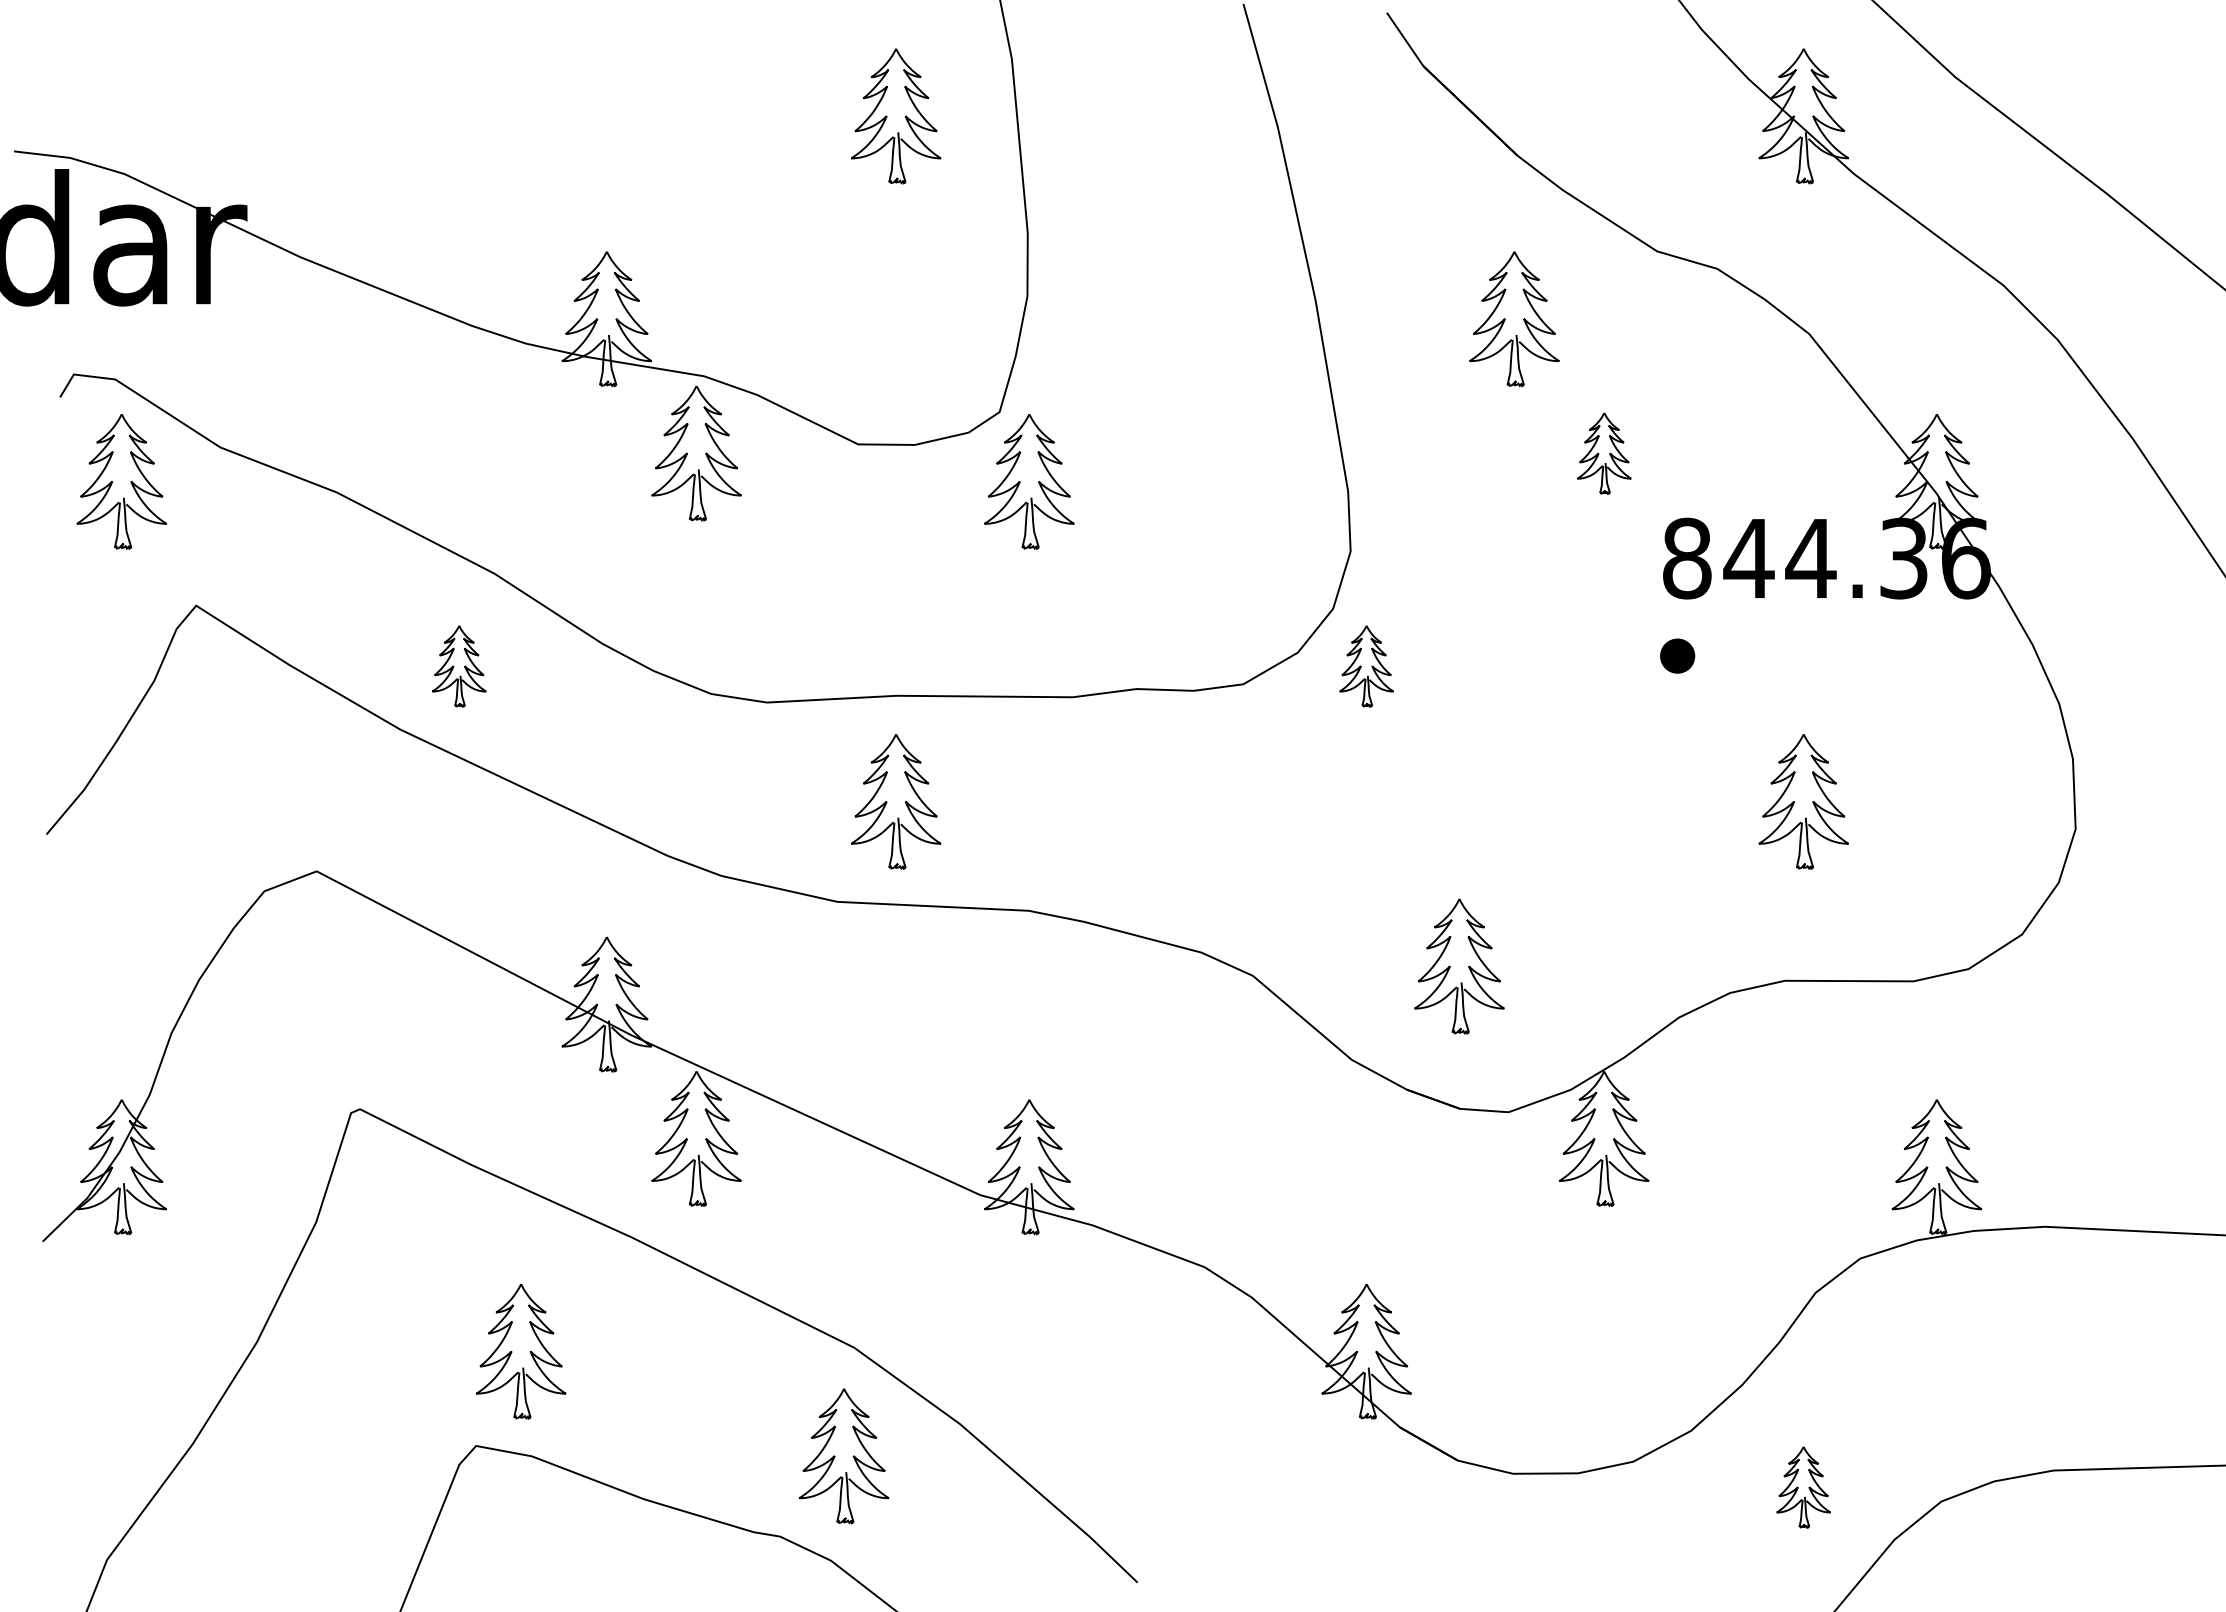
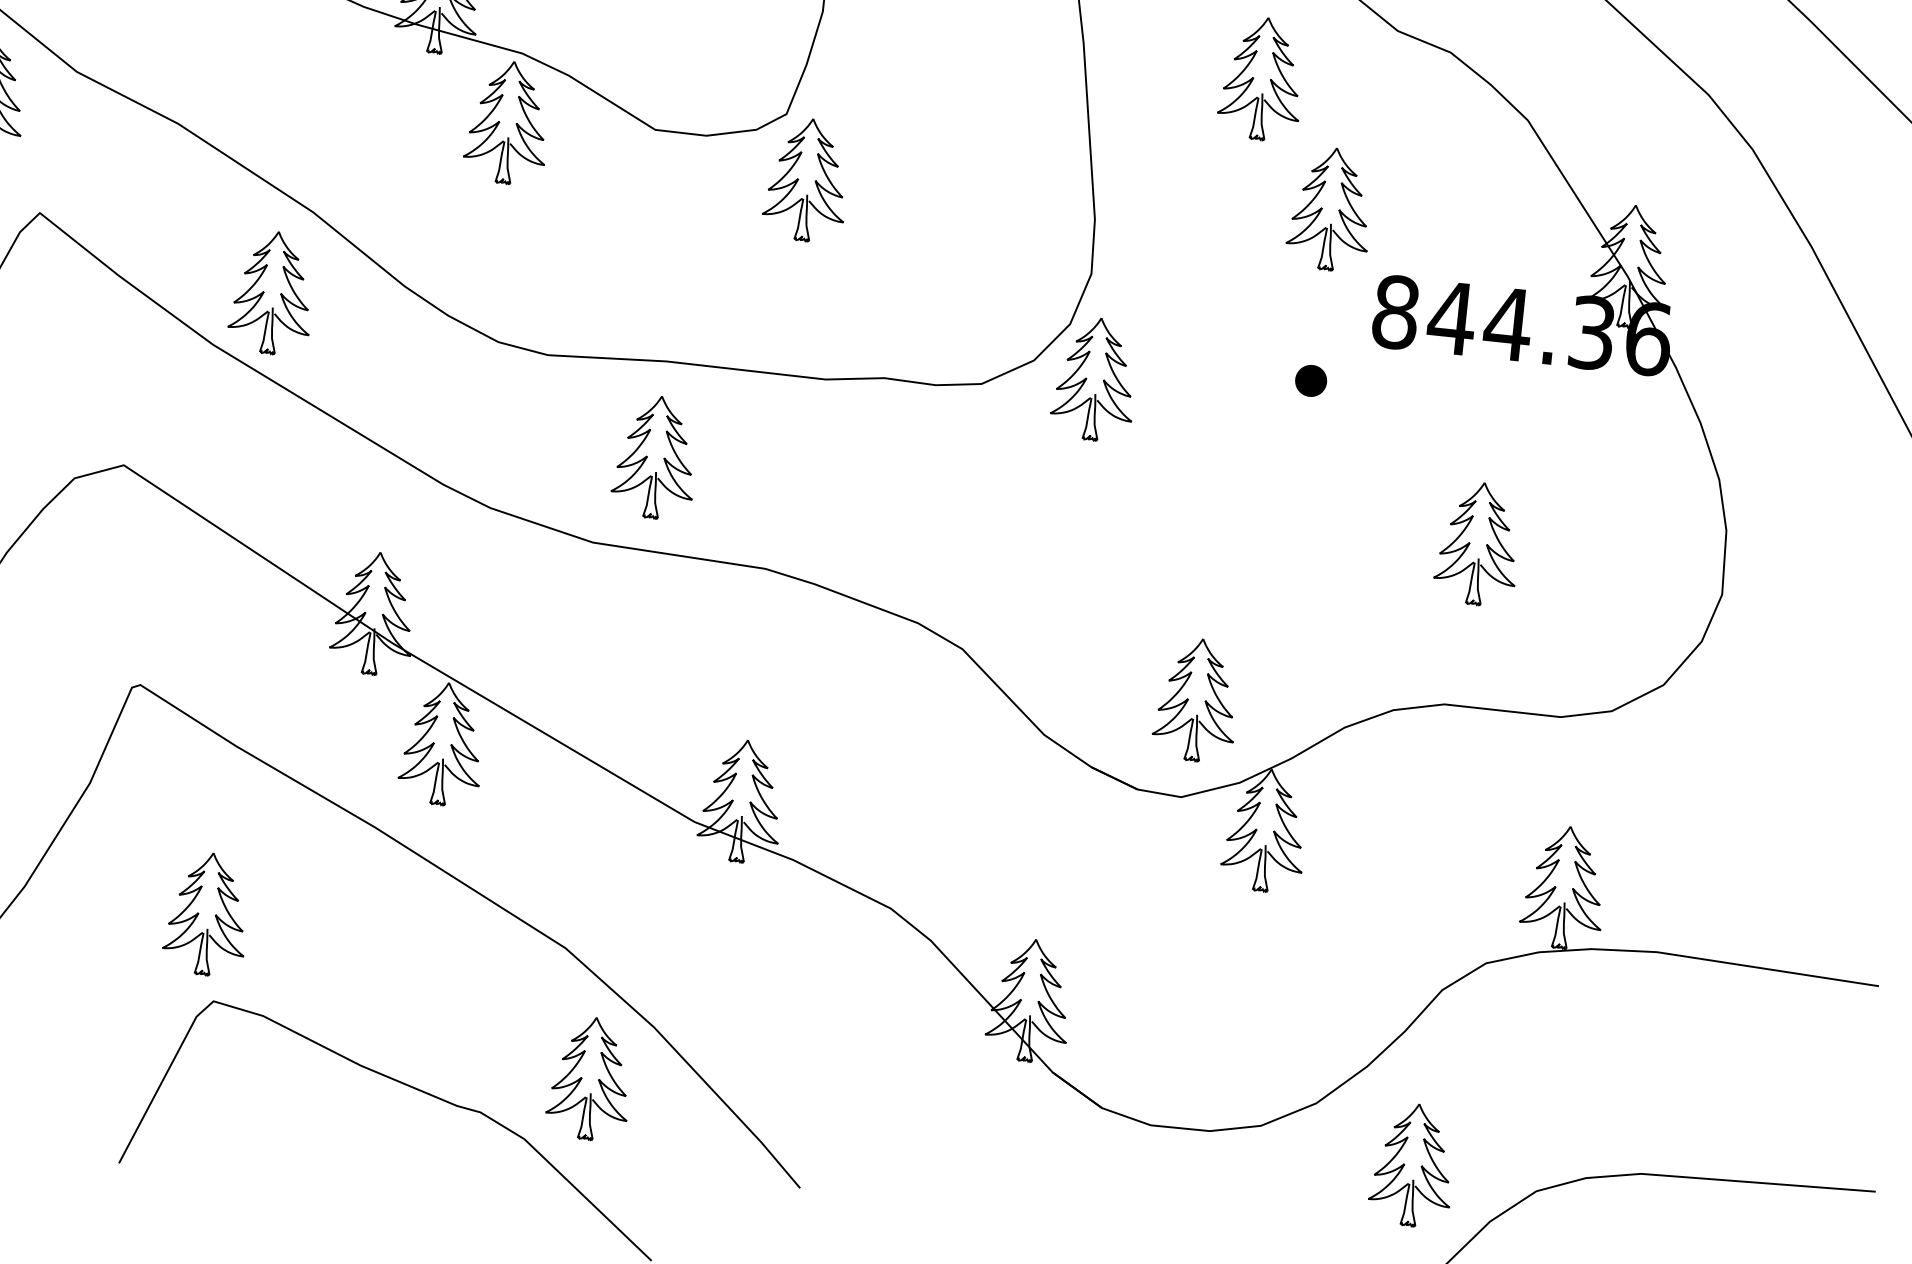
part: (1604, 453) -> (1330, 209), size x1.67
part: (1677, 655) -> (1311, 380), moved
part: (459, 666) -> (272, 293), size x1.67
part: (1366, 666) -> (1094, 379), size x1.67
part: (1459, 966) -> (1196, 700), moved
part: (521, 1351) -> (207, 914), moved
part: (843, 1456) -> (589, 1078), moved
part: (1803, 1487) -> (1412, 1165), size x1.67

